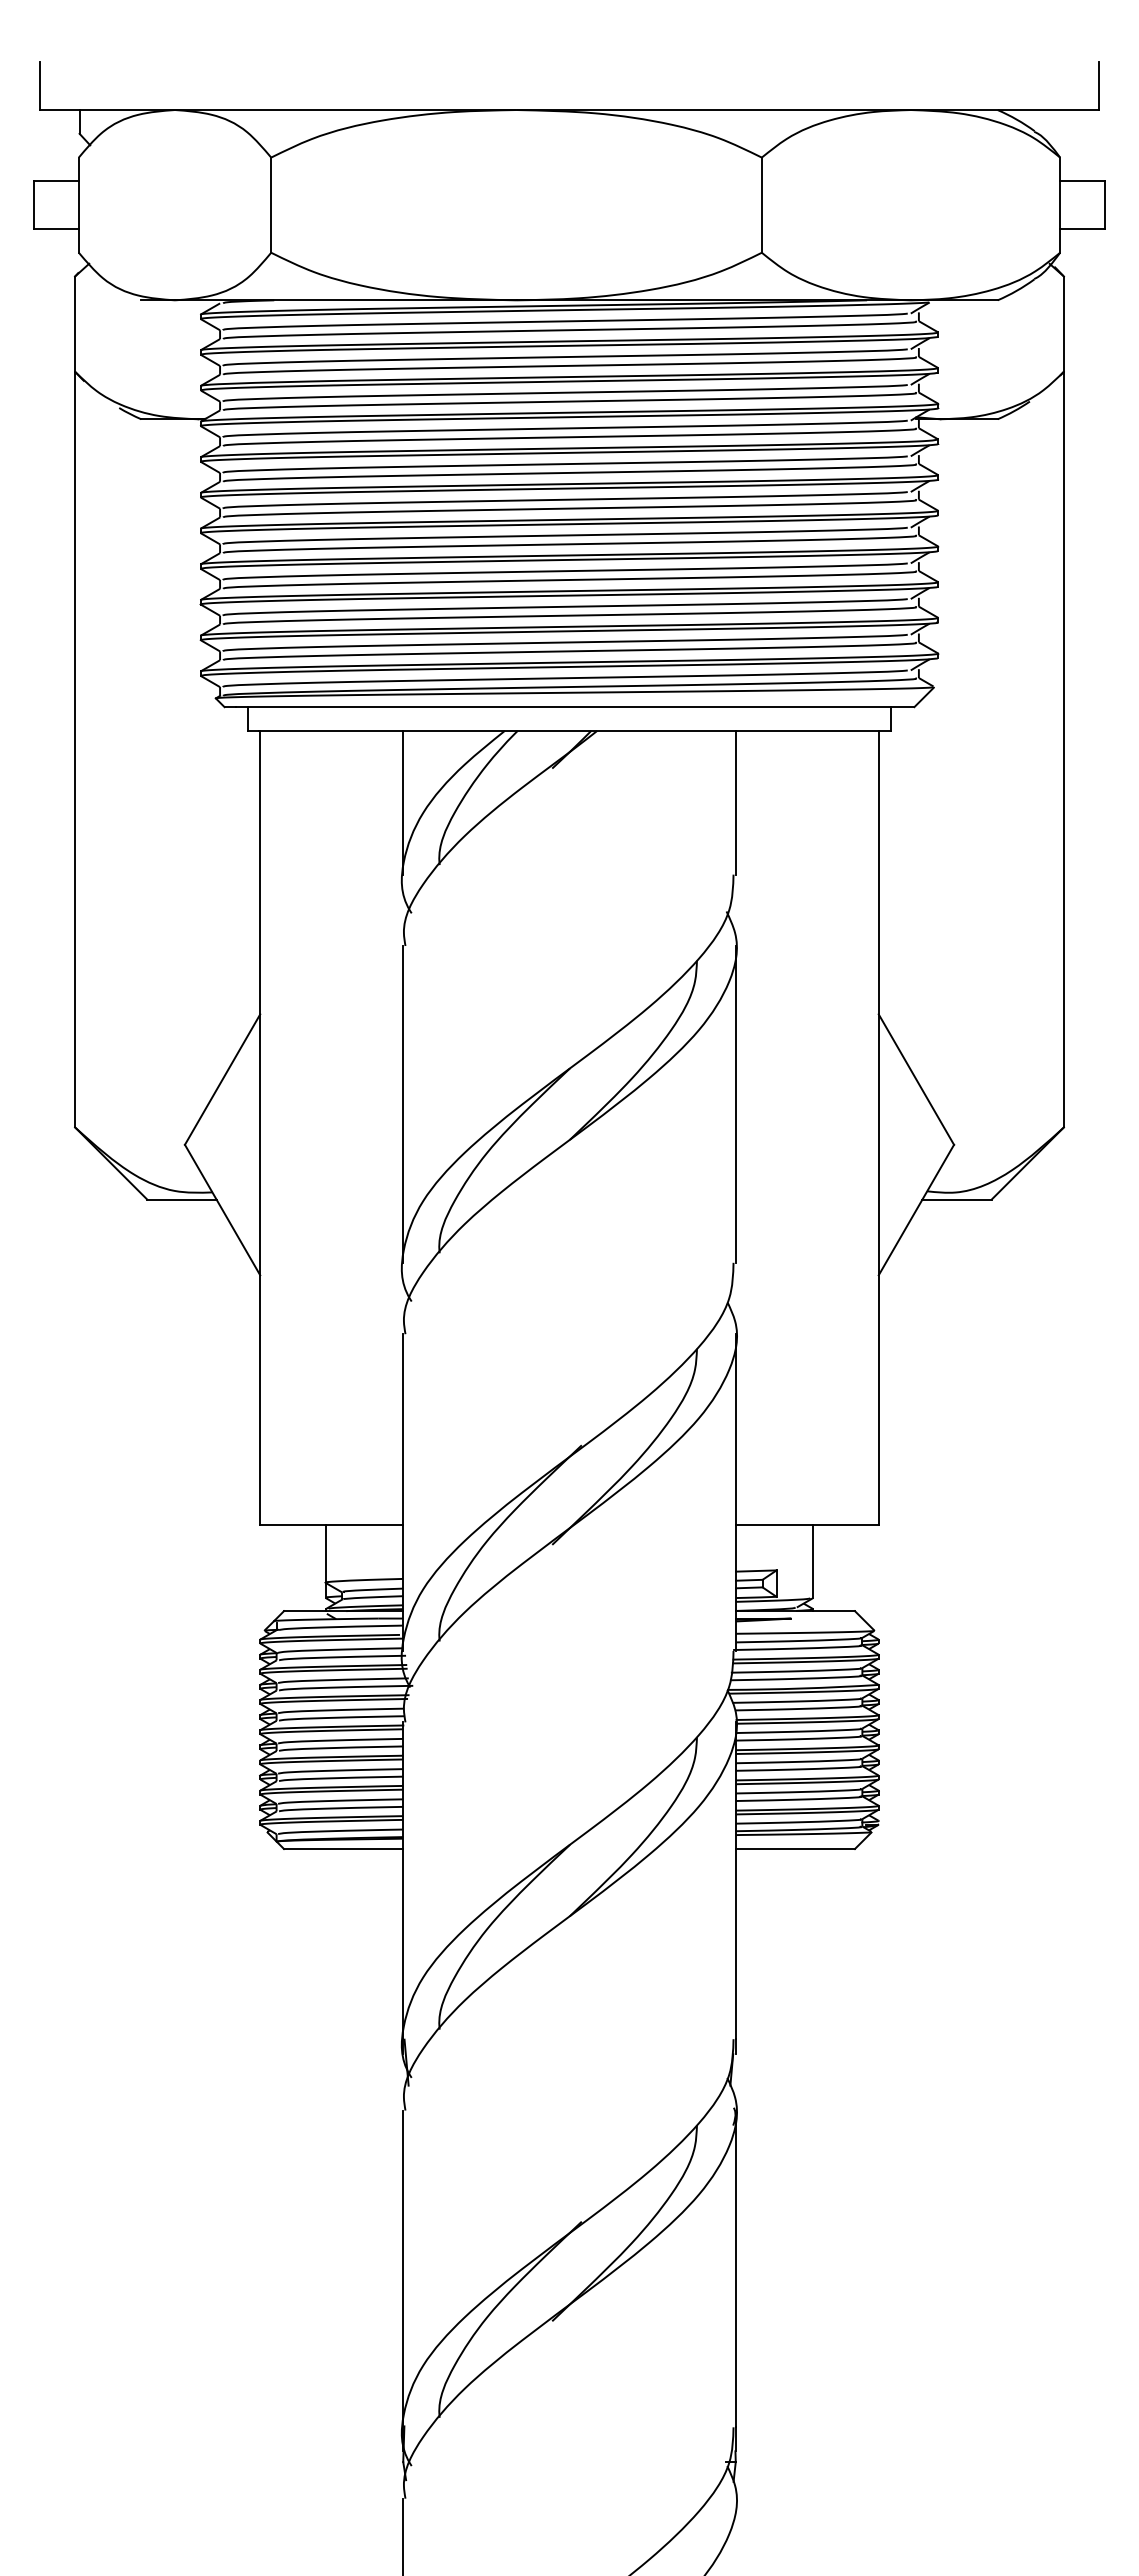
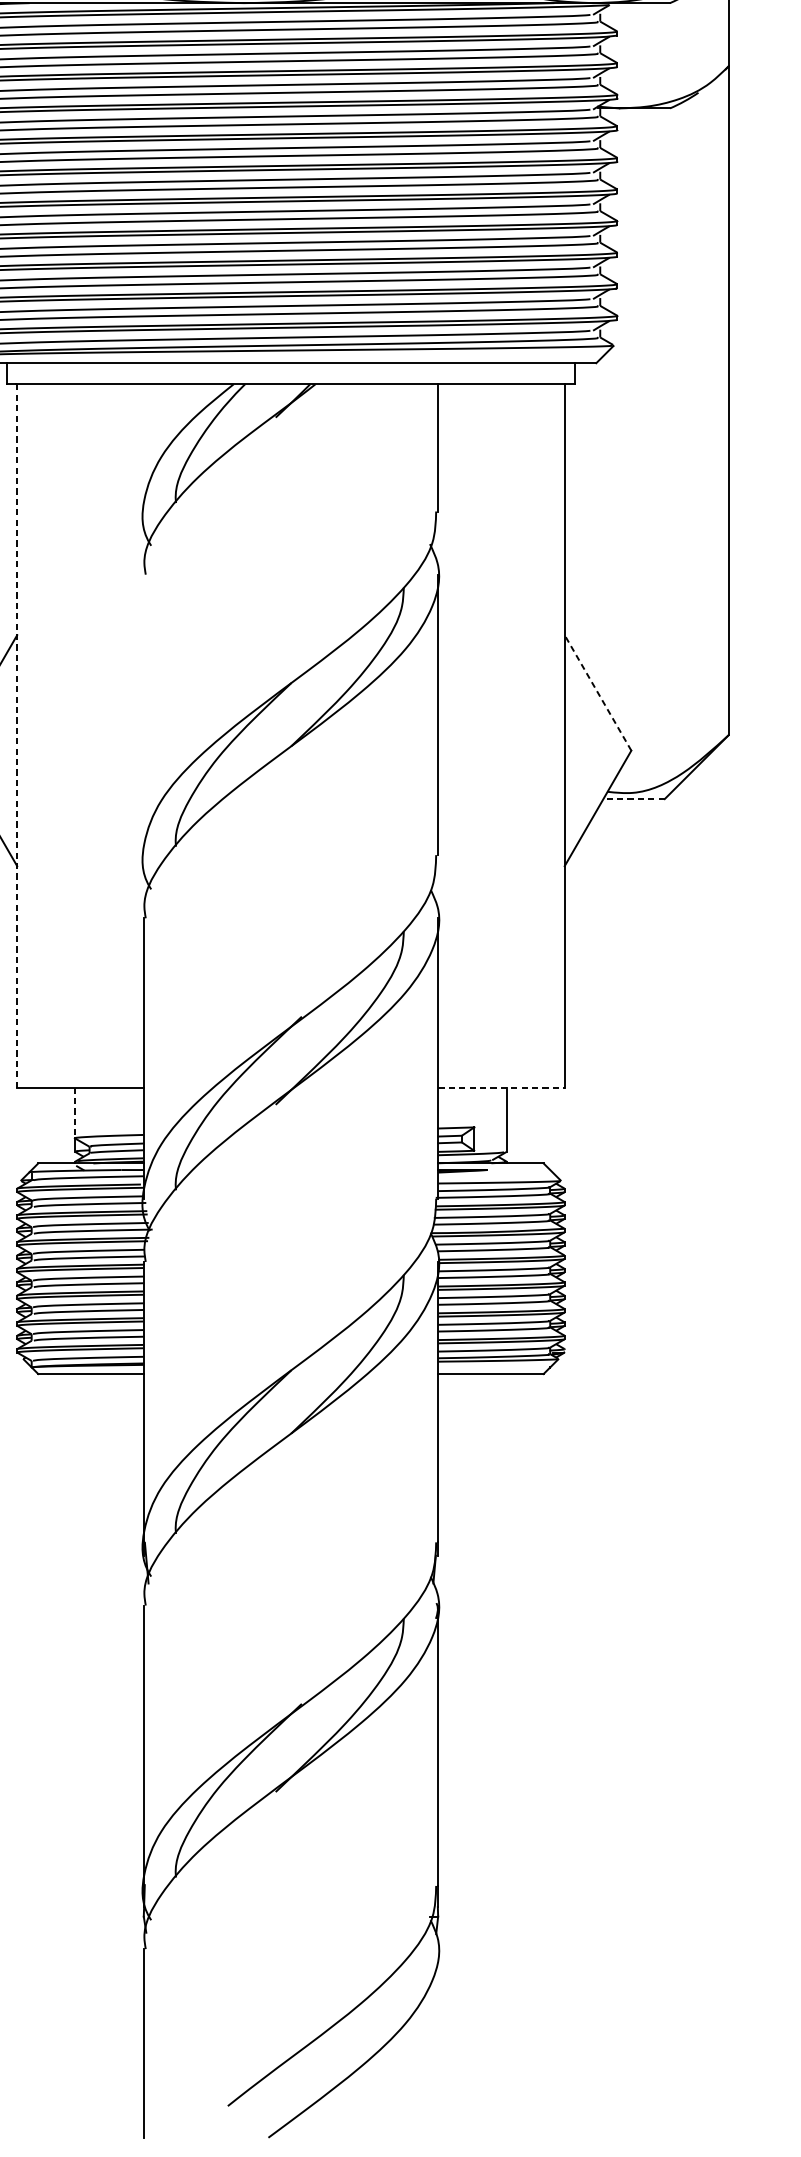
line: (402, 802) -> (143, 447), removed
line: (916, 1079) -> (598, 692), solid -> dashed
line: (402, 1104) -> (143, 714), removed
line: (260, 1128) -> (17, 736), solid -> dashed
line: (957, 1199) -> (634, 799), solid -> dashed
line: (807, 1525) -> (501, 1087), solid -> dashed
line: (325, 1554) -> (74, 1113), solid -> dashed

